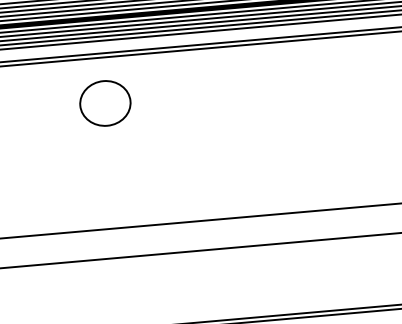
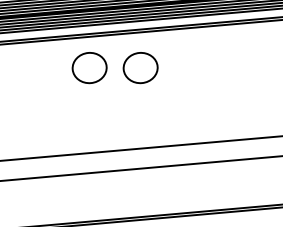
part: (180, 104) -> (140, 68), added

